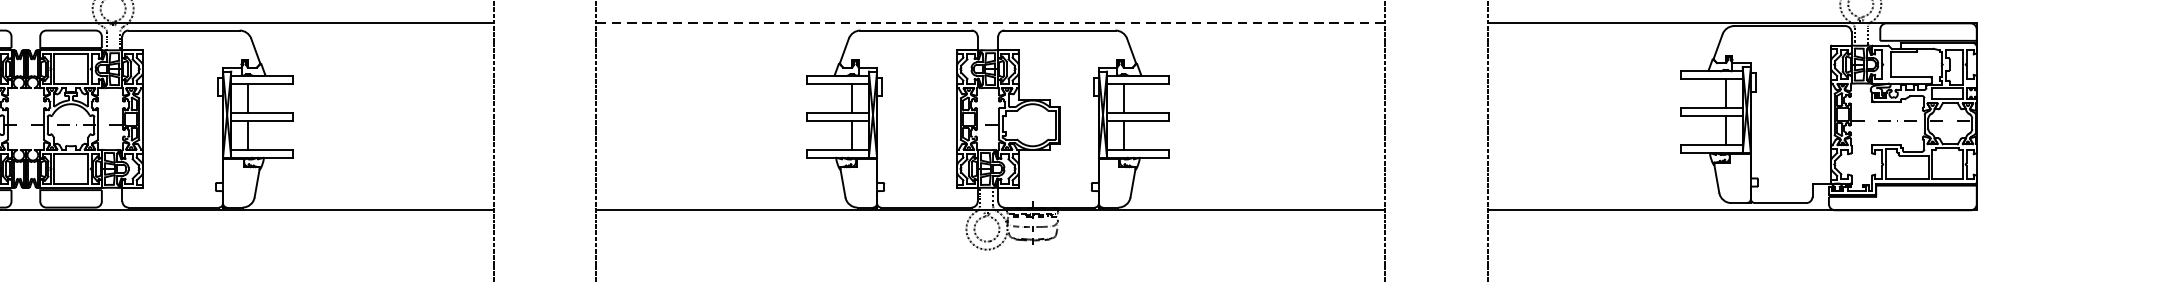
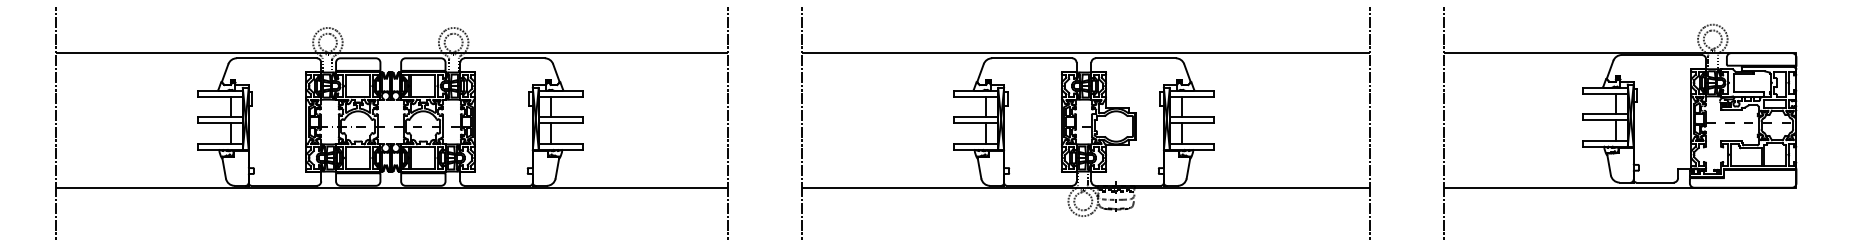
line: (991, 23) -> (1086, 53), dashed -> solid

